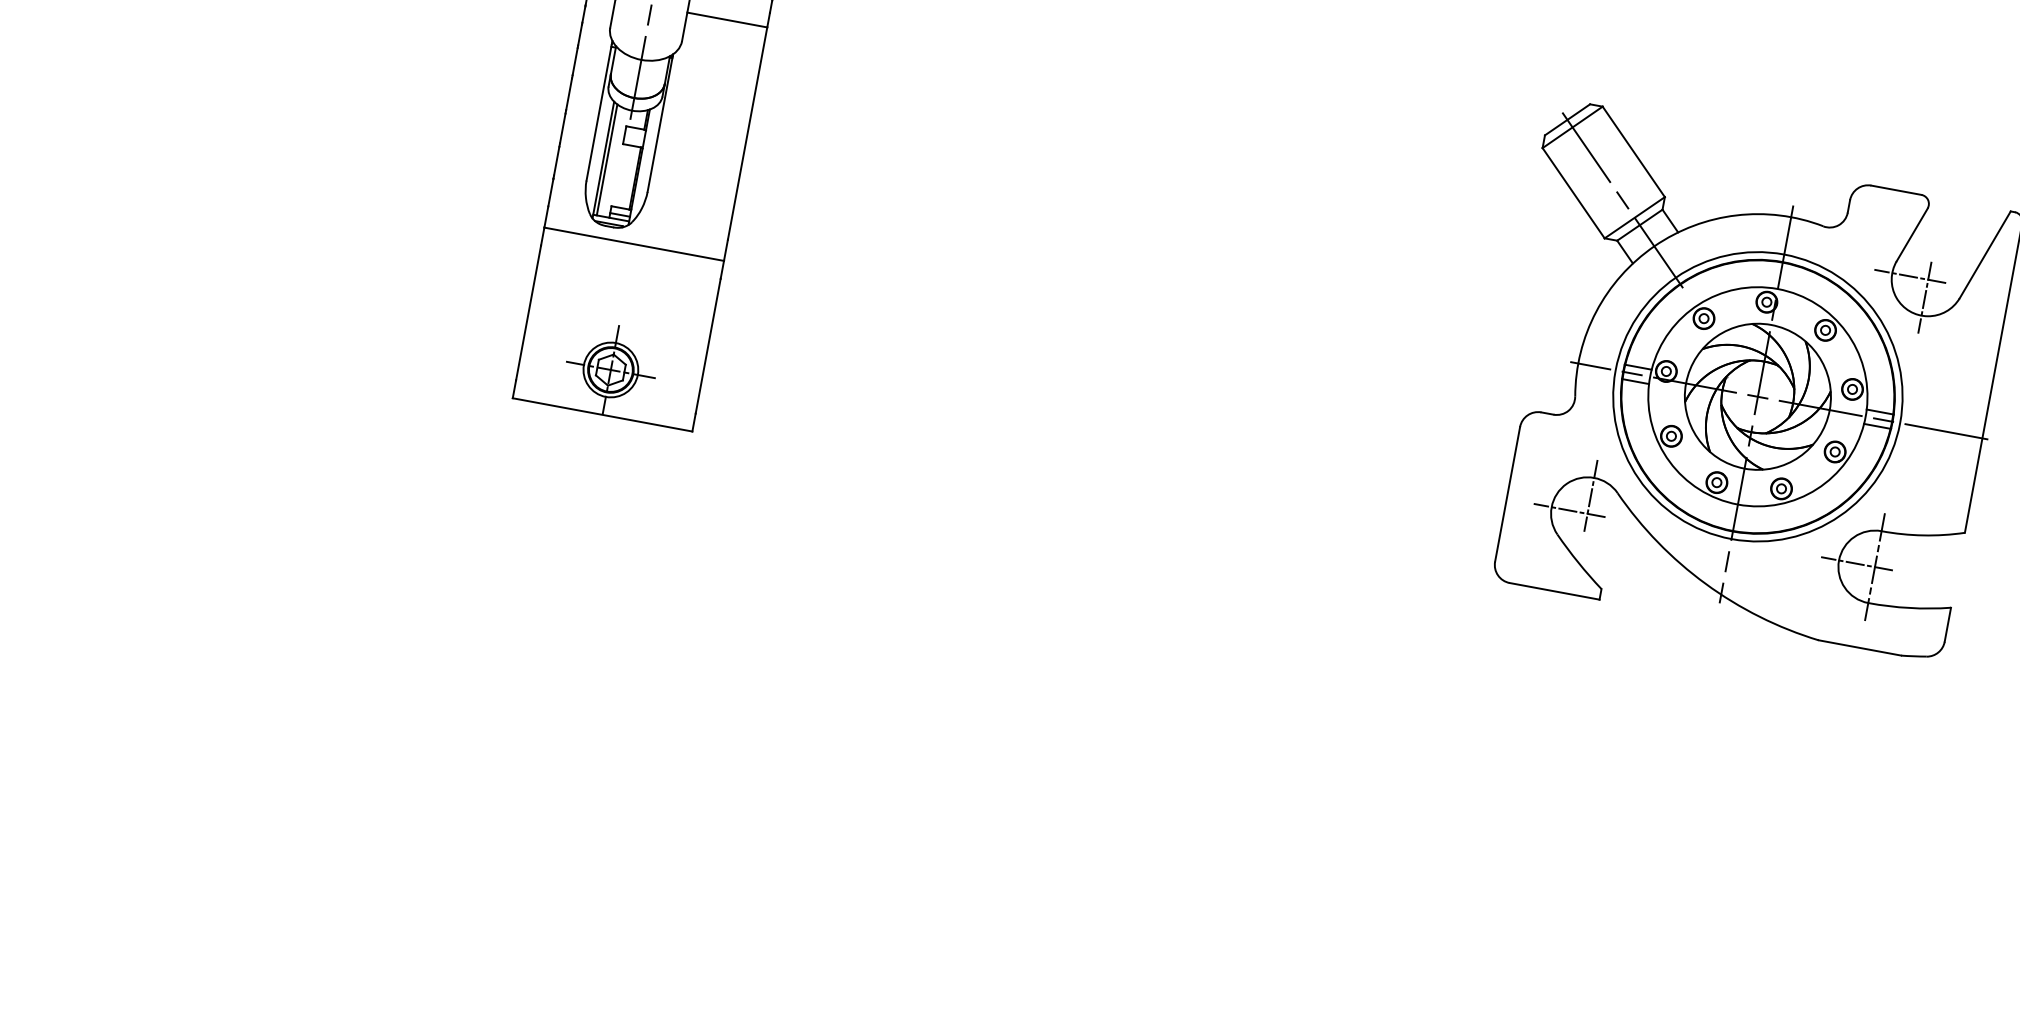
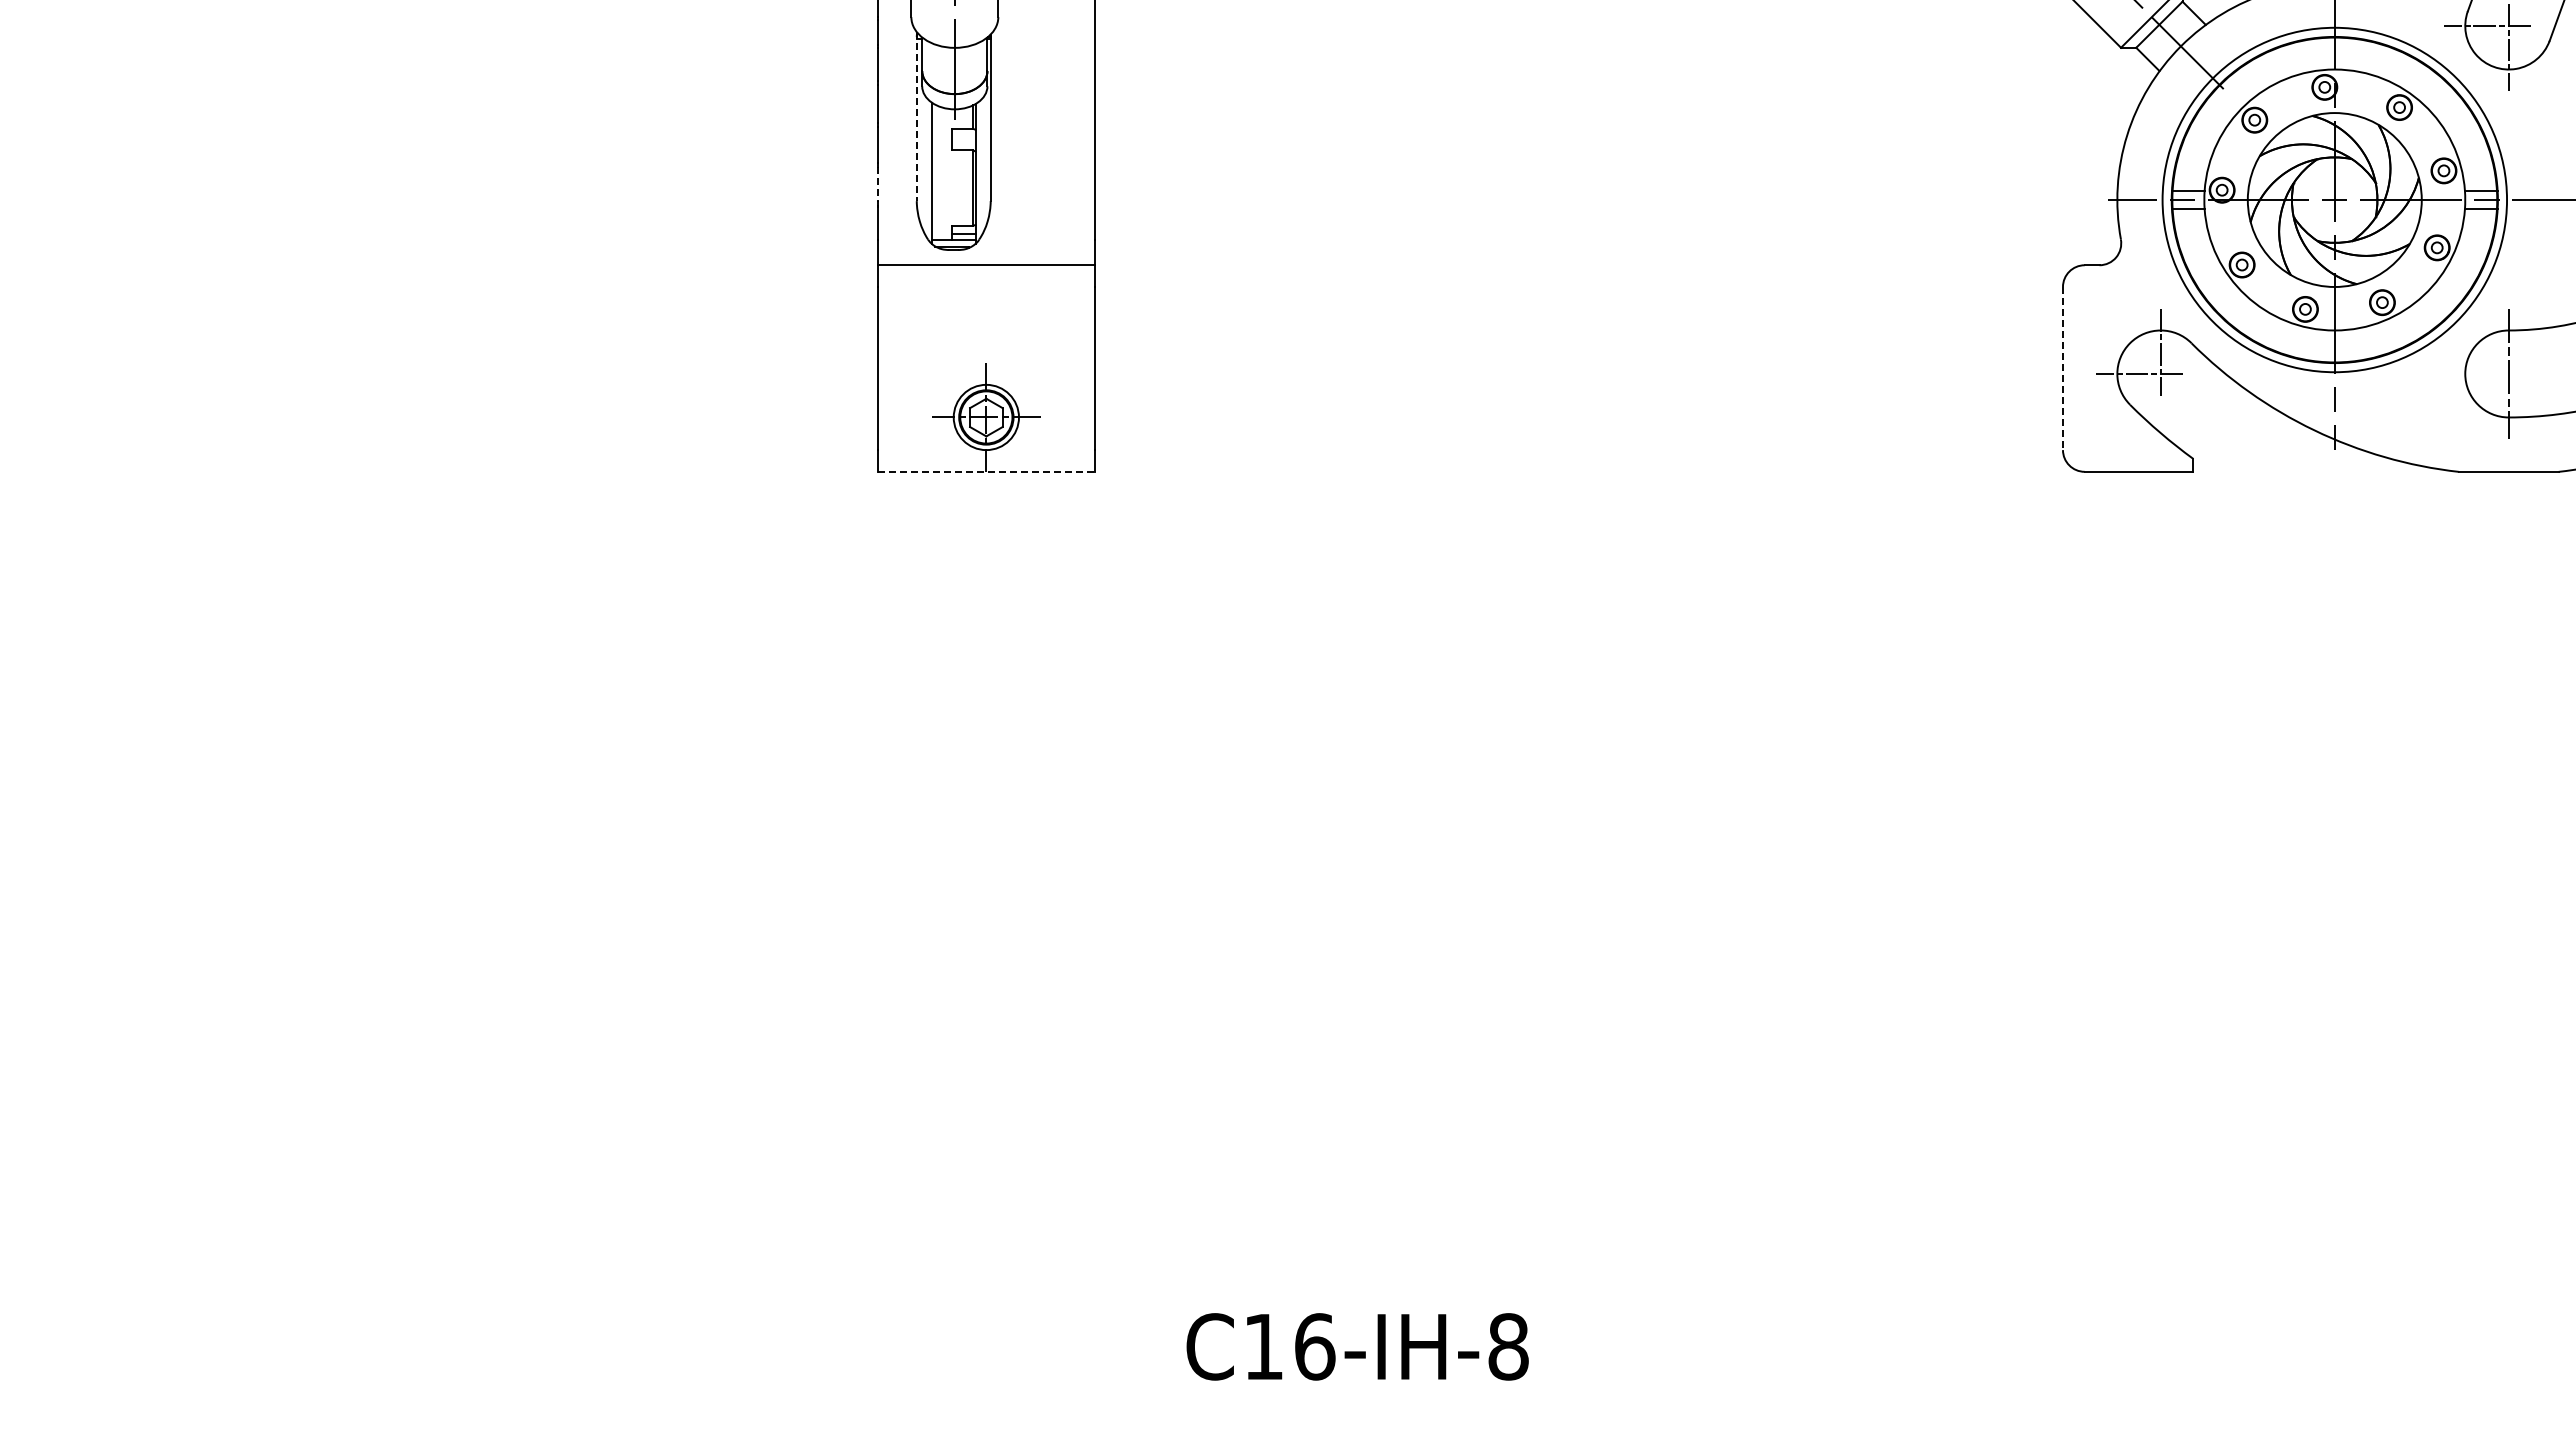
line: (599, 110) -> (916, 116), solid -> dashed
line: (607, 160) -> (936, 172), removed
line: (556, 161) -> (877, 185), solid -> dashed
line: (602, 414) -> (986, 471), solid -> dashed
line: (1507, 494) -> (2062, 368), solid -> dashed
line: (1856, 563) -> (2486, 373), removed

